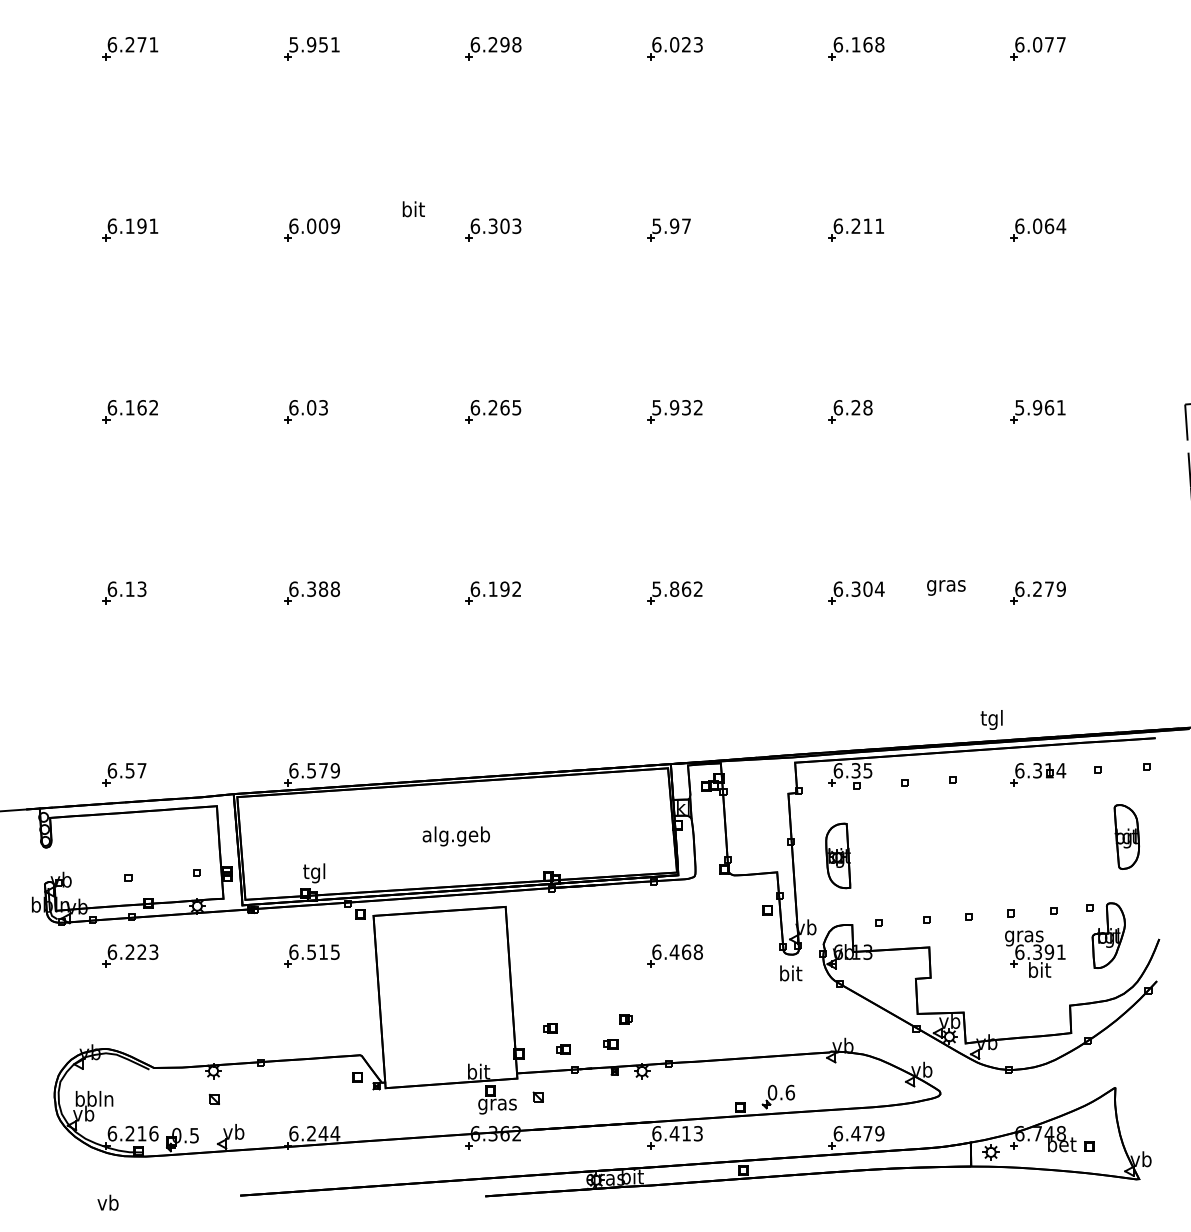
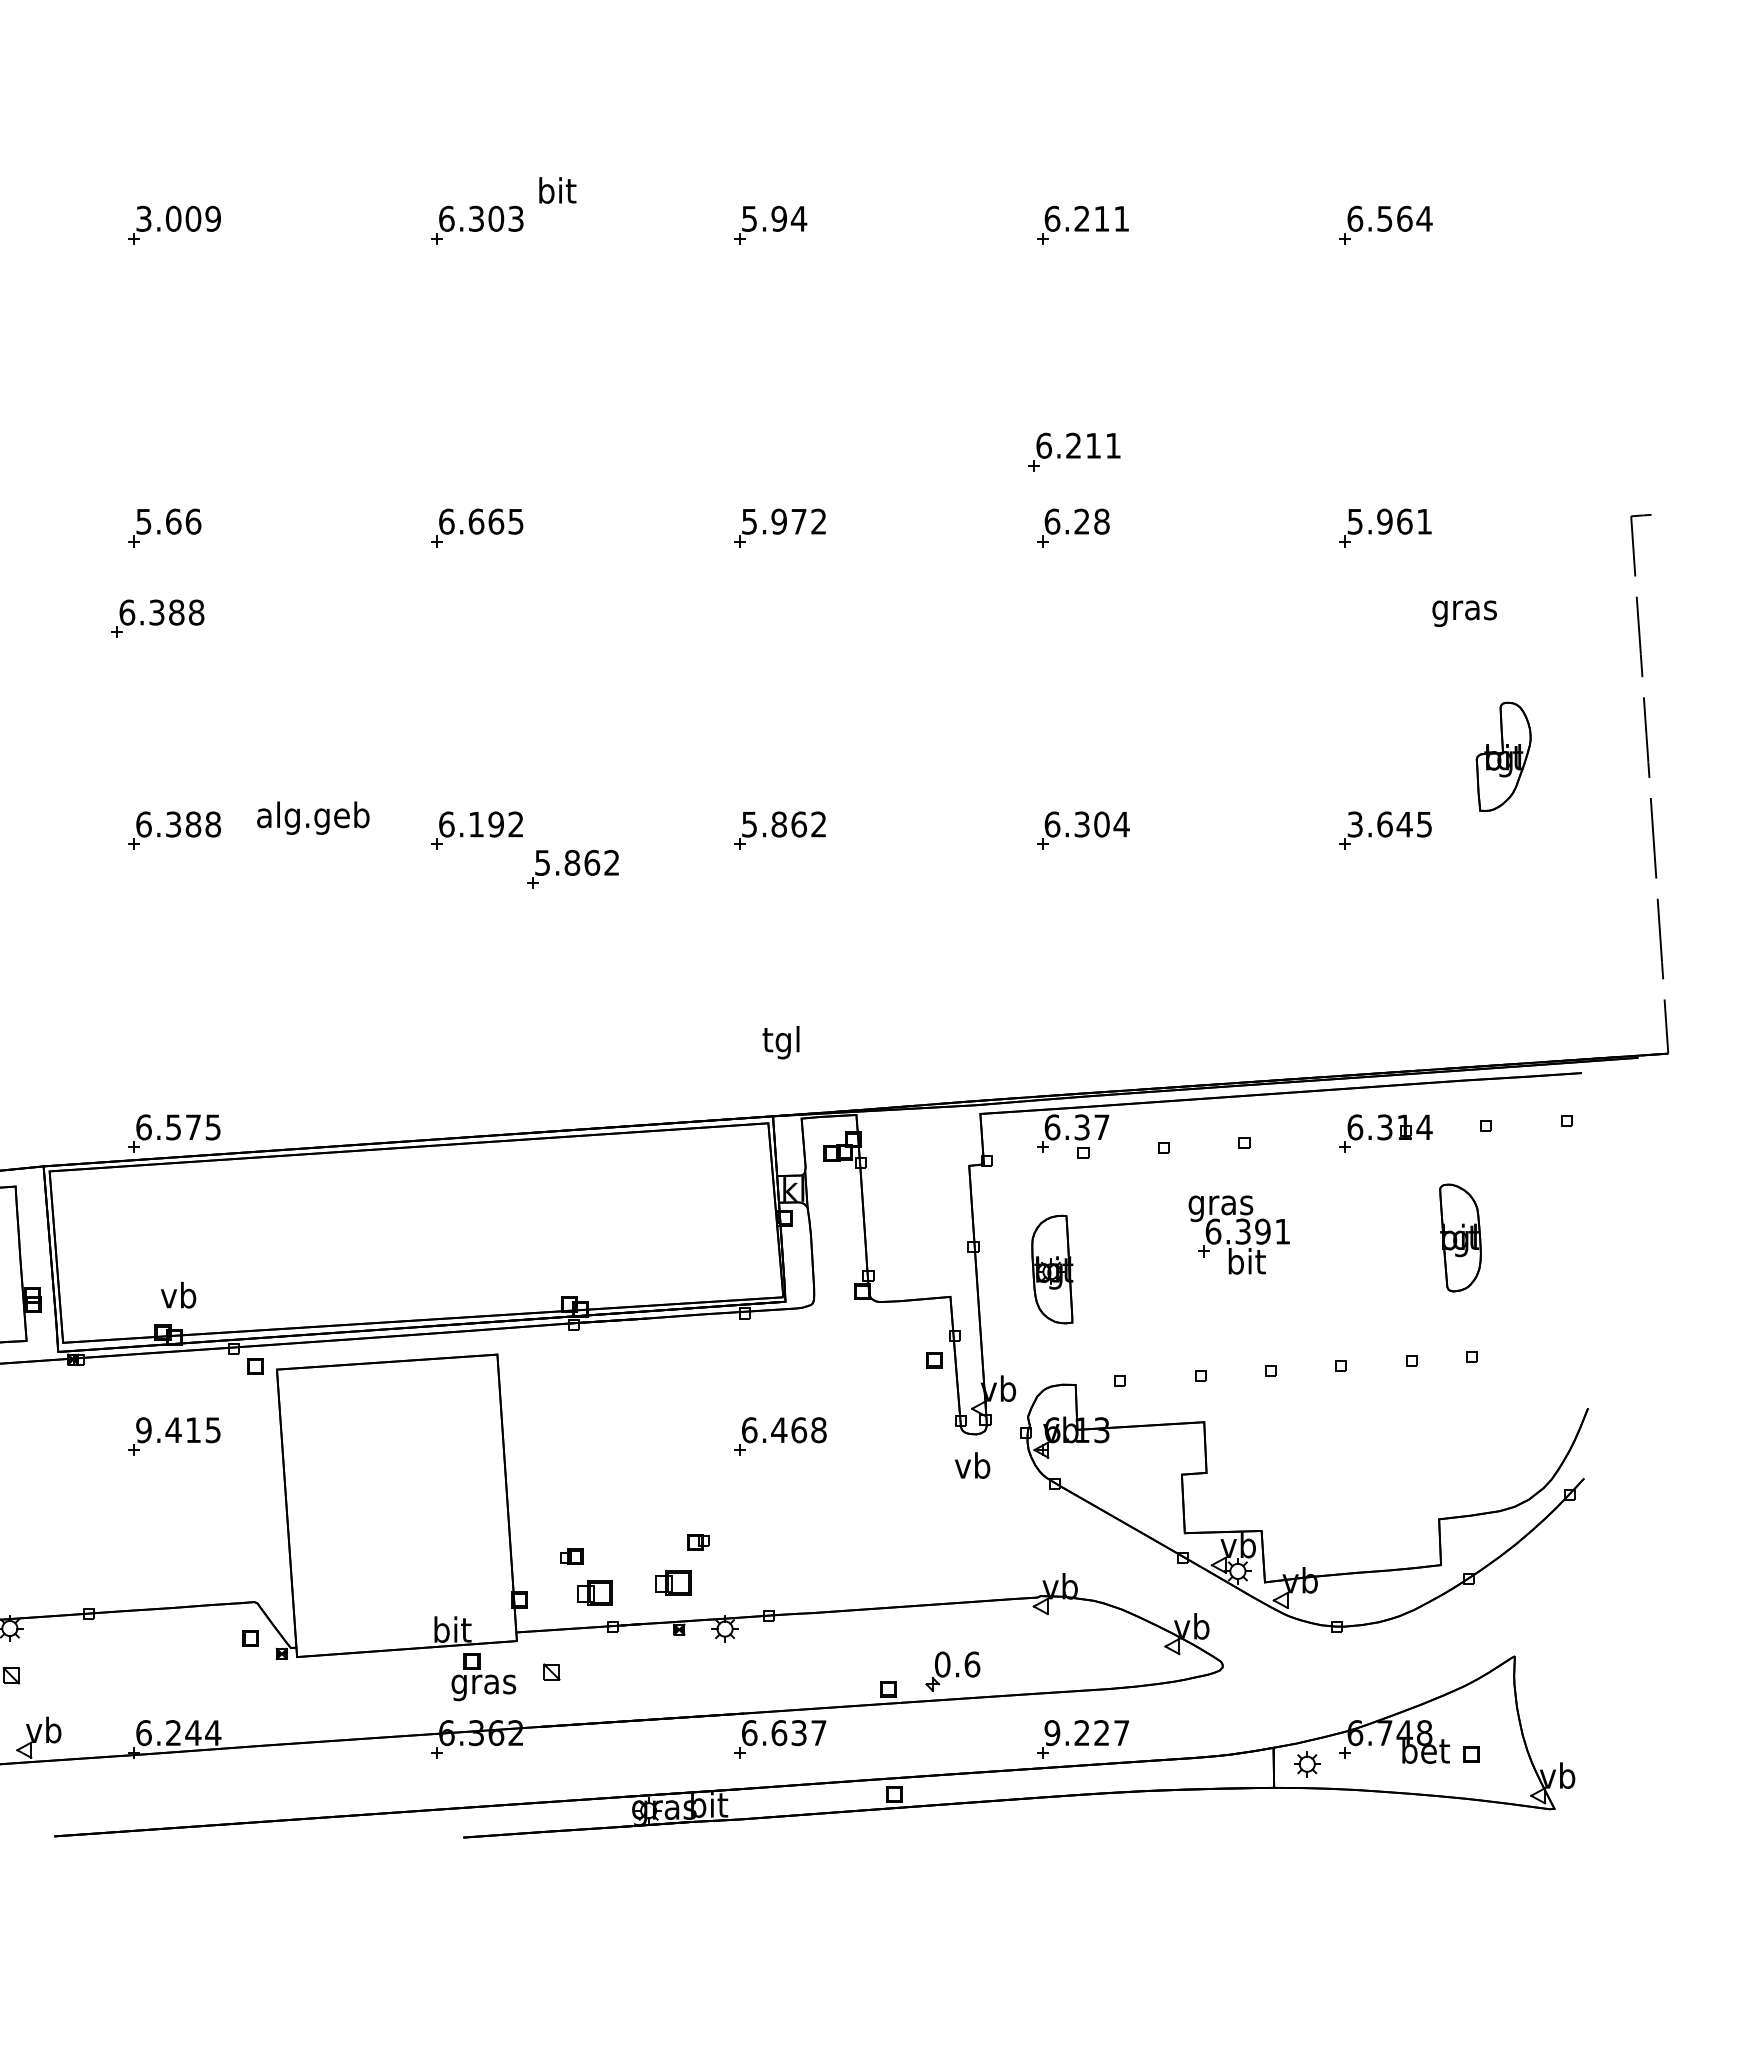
text: (413, 209) -> (557, 190), moved
text: (686, 225) -> (799, 217), 5.97 -> 5.94
text: (293, 226) -> (143, 219), 6.009 -> 3.009
text: (1037, 226) -> (1384, 219), 6.064 -> 6.564
part: (850, 365) -> (1072, 451), added
text: (308, 407) -> (168, 521), 6.03 -> 5.66
text: (492, 407) -> (475, 521), 6.265 -> 6.665
text: (686, 407) -> (799, 521), 5.932 -> 5.972
part: (301, 465) -> (156, 618), added
text: (946, 587) -> (1464, 613), moved
text: (1040, 588) -> (1389, 823), 6.279 -> 3.645
part: (550, 615) -> (572, 868), added
text: (991, 719) -> (780, 1041), moved
text: (334, 770) -> (211, 1126), 6.579 -> 6.575
text: (867, 770) -> (1101, 1126), 6.35 -> 6.37
text: (455, 836) -> (311, 818), moved
part: (1126, 836) -> (1459, 1237), moved
text: (314, 873) -> (178, 1298), tgl -> vb
part: (1108, 935) -> (1503, 756), moved
text: (302, 951) -> (158, 1429), 6.515 -> 9.415
part: (1035, 953) -> (1239, 1233), moved
text: (791, 973) -> (974, 1465), bit -> vb
part: (610, 1044) -> (672, 1584), size x1.6
part: (563, 1049) -> (593, 1592), size x1.6
text: (685, 1133) -> (797, 1732), 6.413 -> 6.637
text: (858, 1133) -> (1086, 1732), 6.479 -> 9.227

